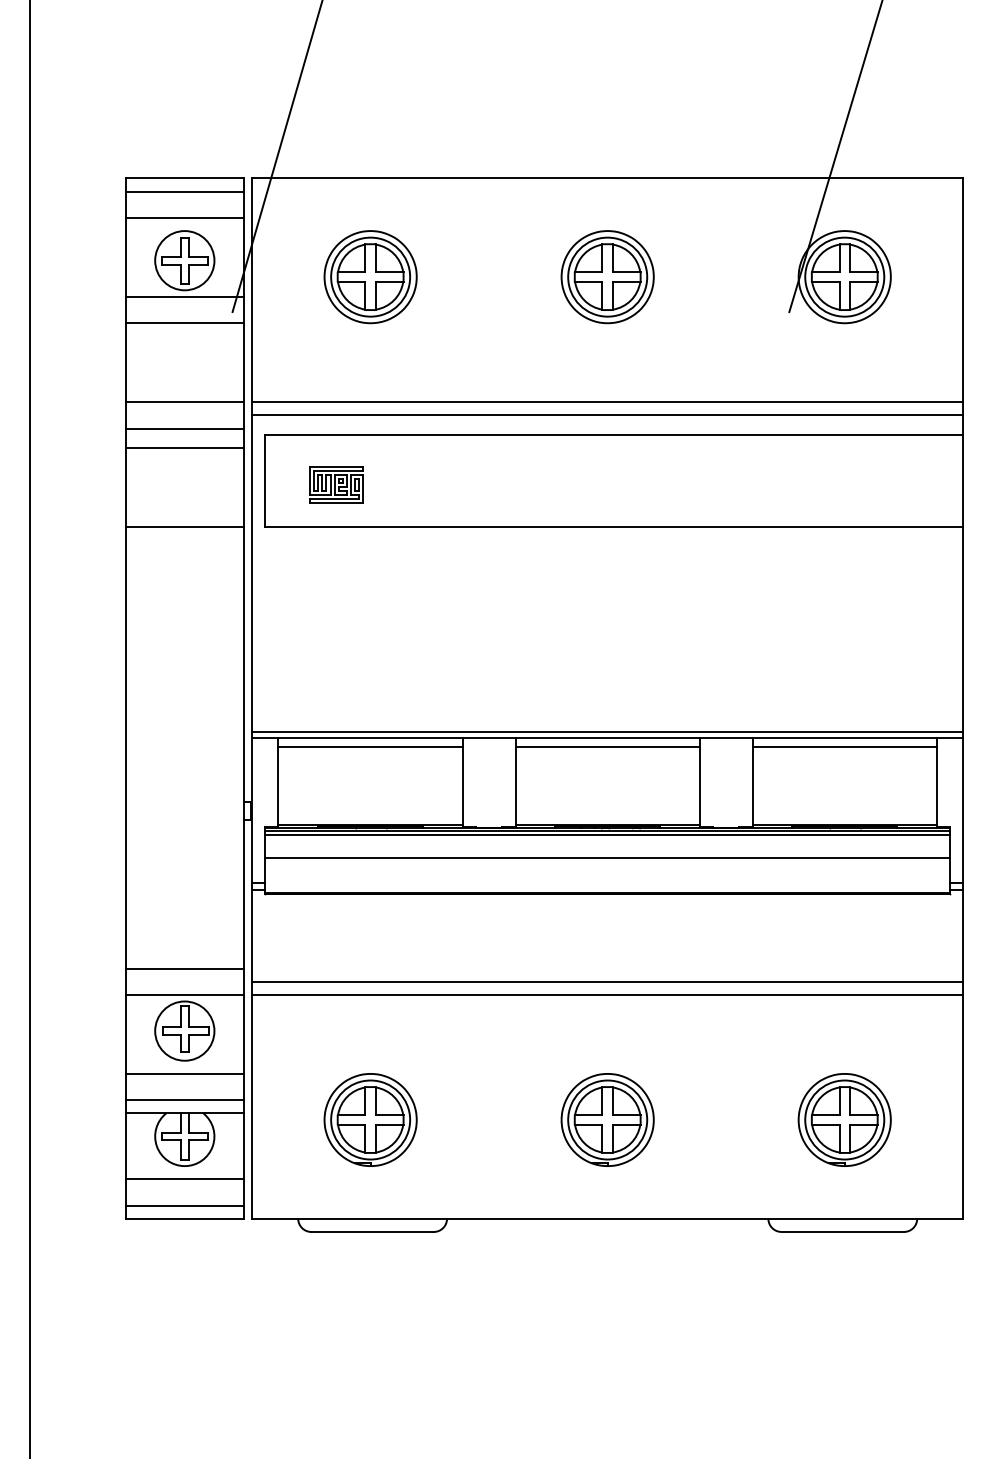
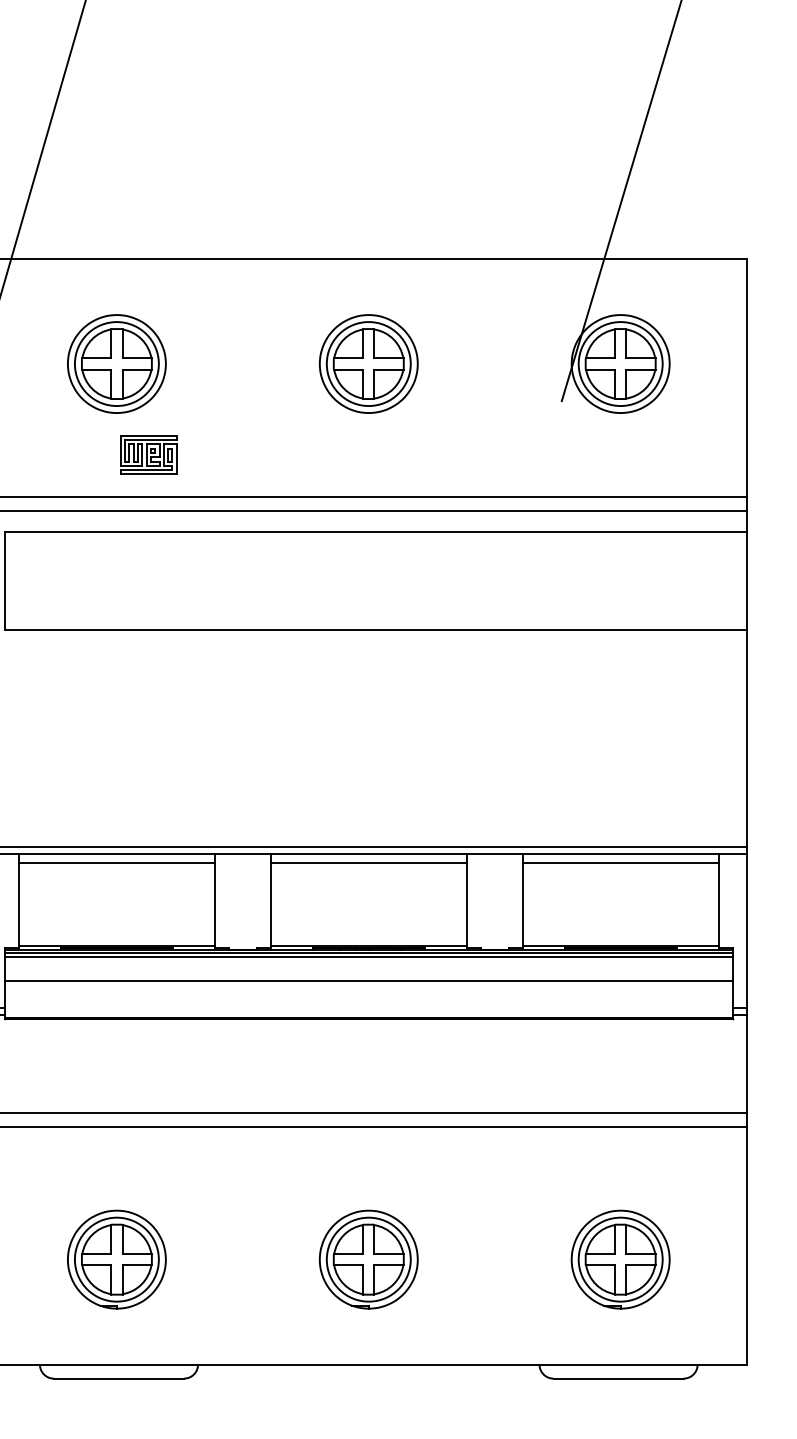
part: (336, 484) -> (148, 454), moved

